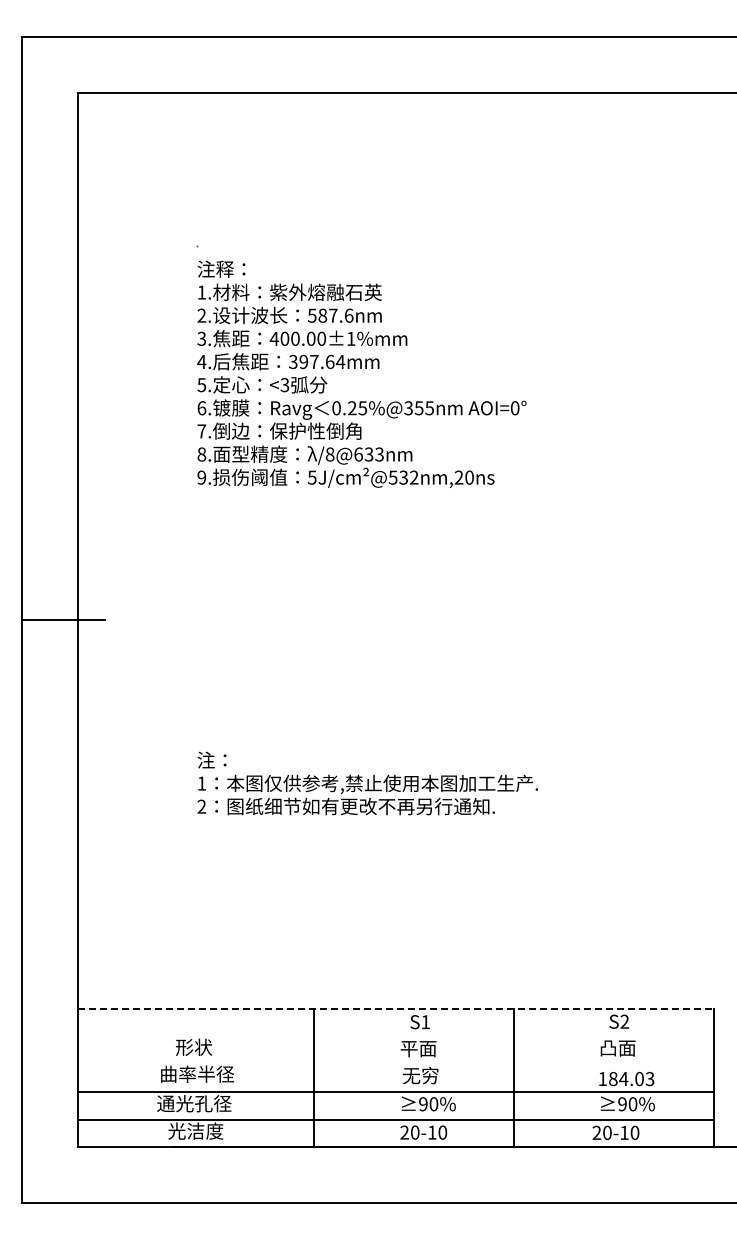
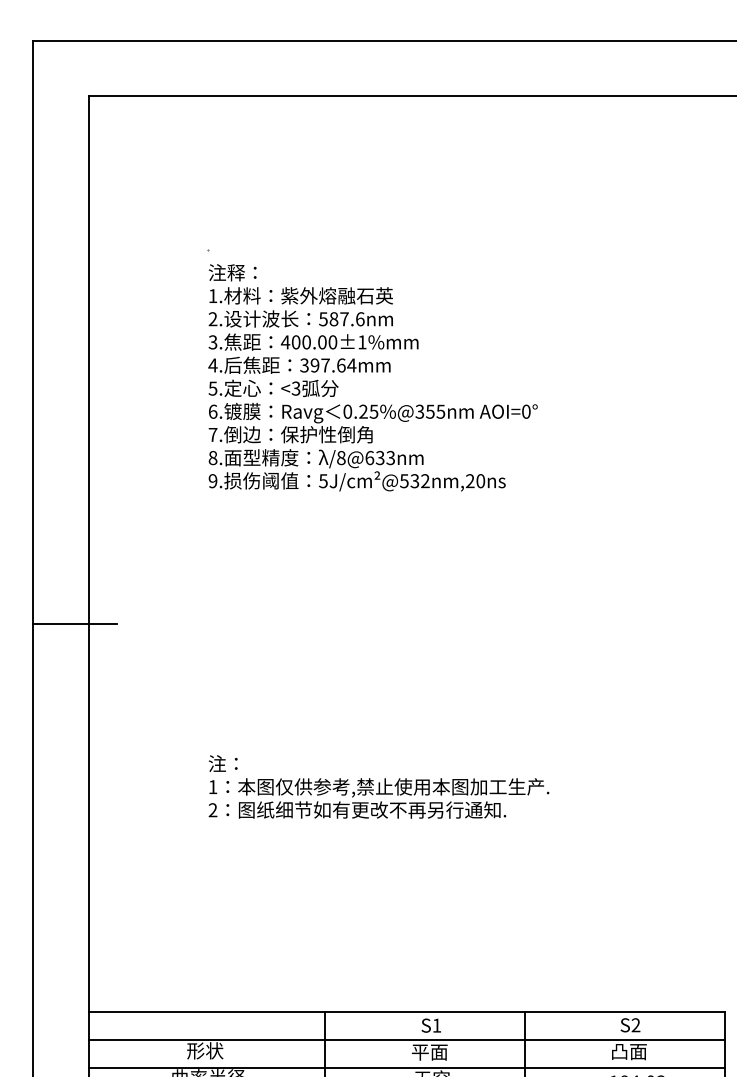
line: (396, 1008) -> (407, 1012), dashed -> solid
line: (395, 1036) -> (406, 1040), added
line: (395, 1064) -> (406, 1068), added

